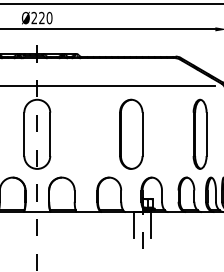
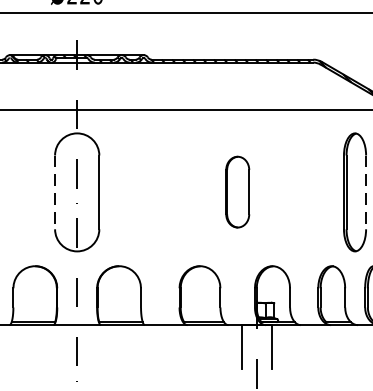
part: (131, 133) -> (237, 190), size x0.6
line: (24, 134) -> (55, 192), solid -> dashed
line: (206, 134) -> (365, 192), solid -> dashed

